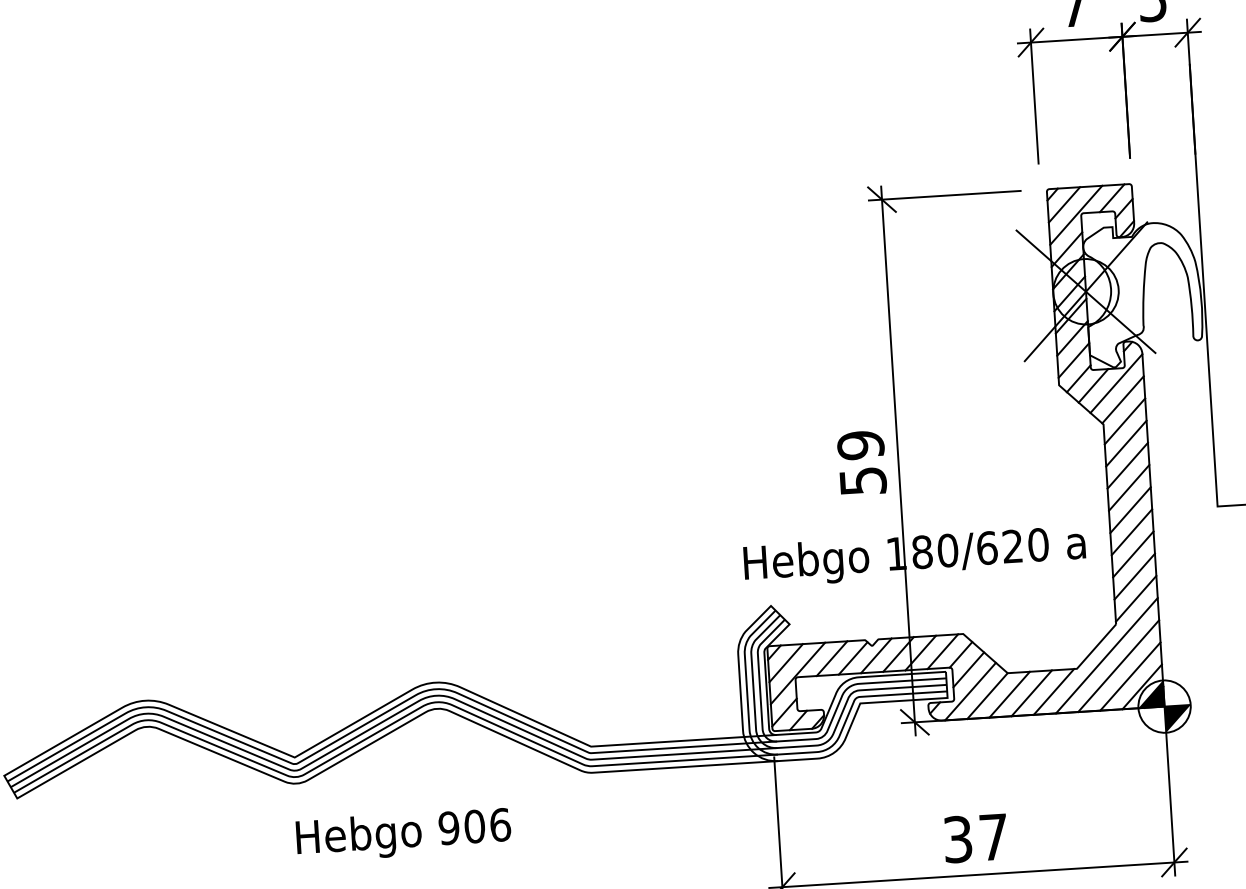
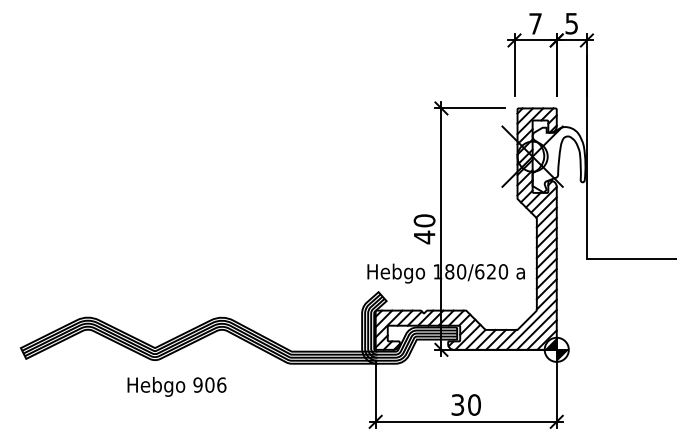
text: (861, 464) -> (424, 229), 59 -> 40
text: (402, 834) -> (176, 386), moved
text: (993, 836) -> (474, 404), 37 -> 30

